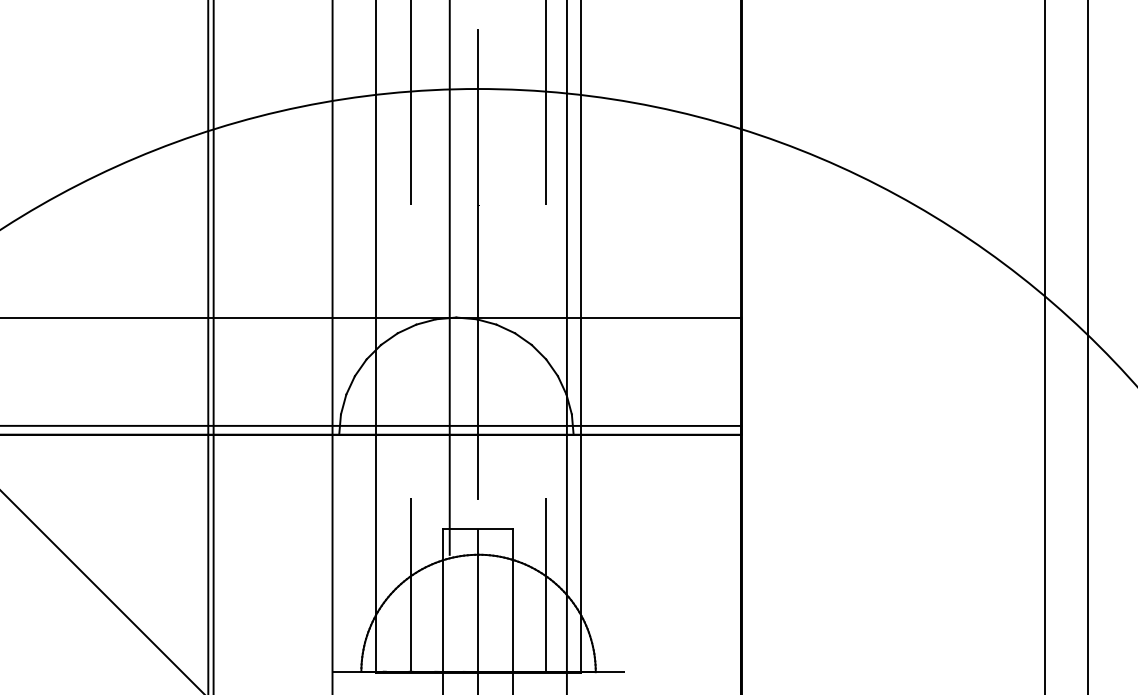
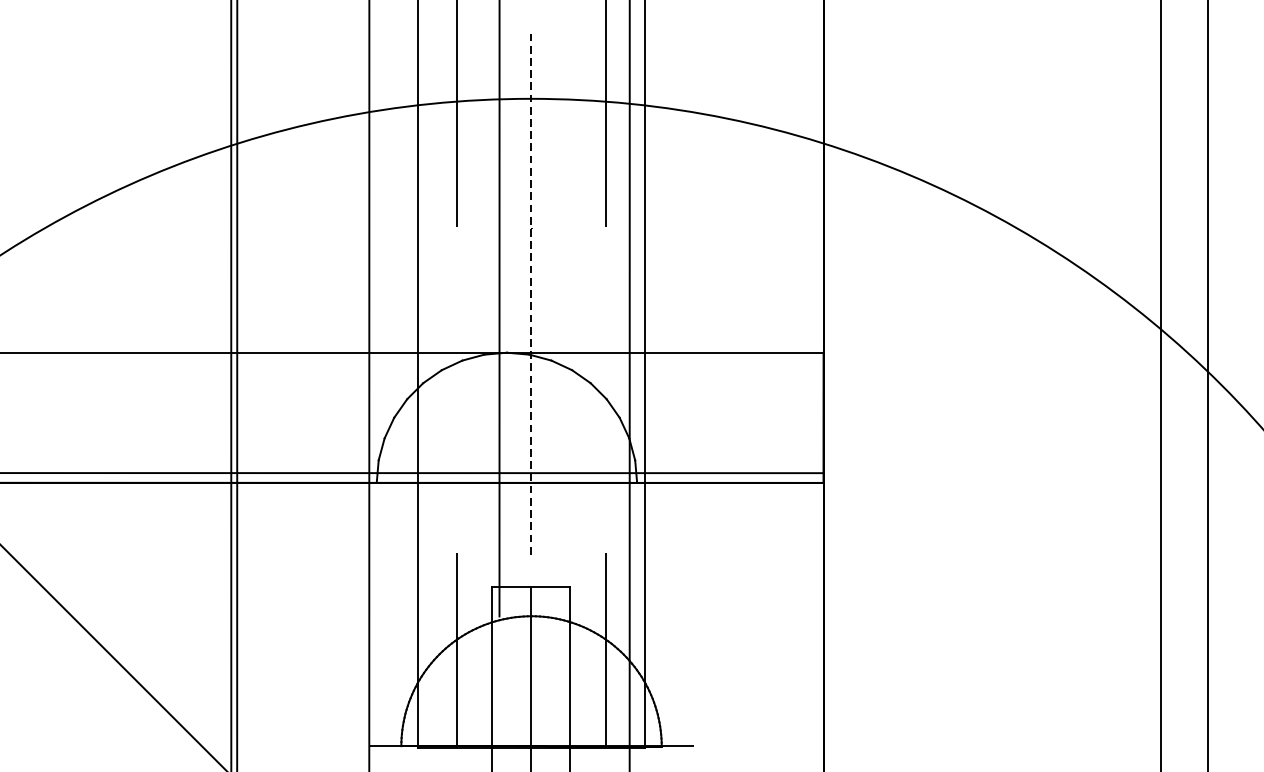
line: (477, 264) -> (530, 293), solid -> dashed

